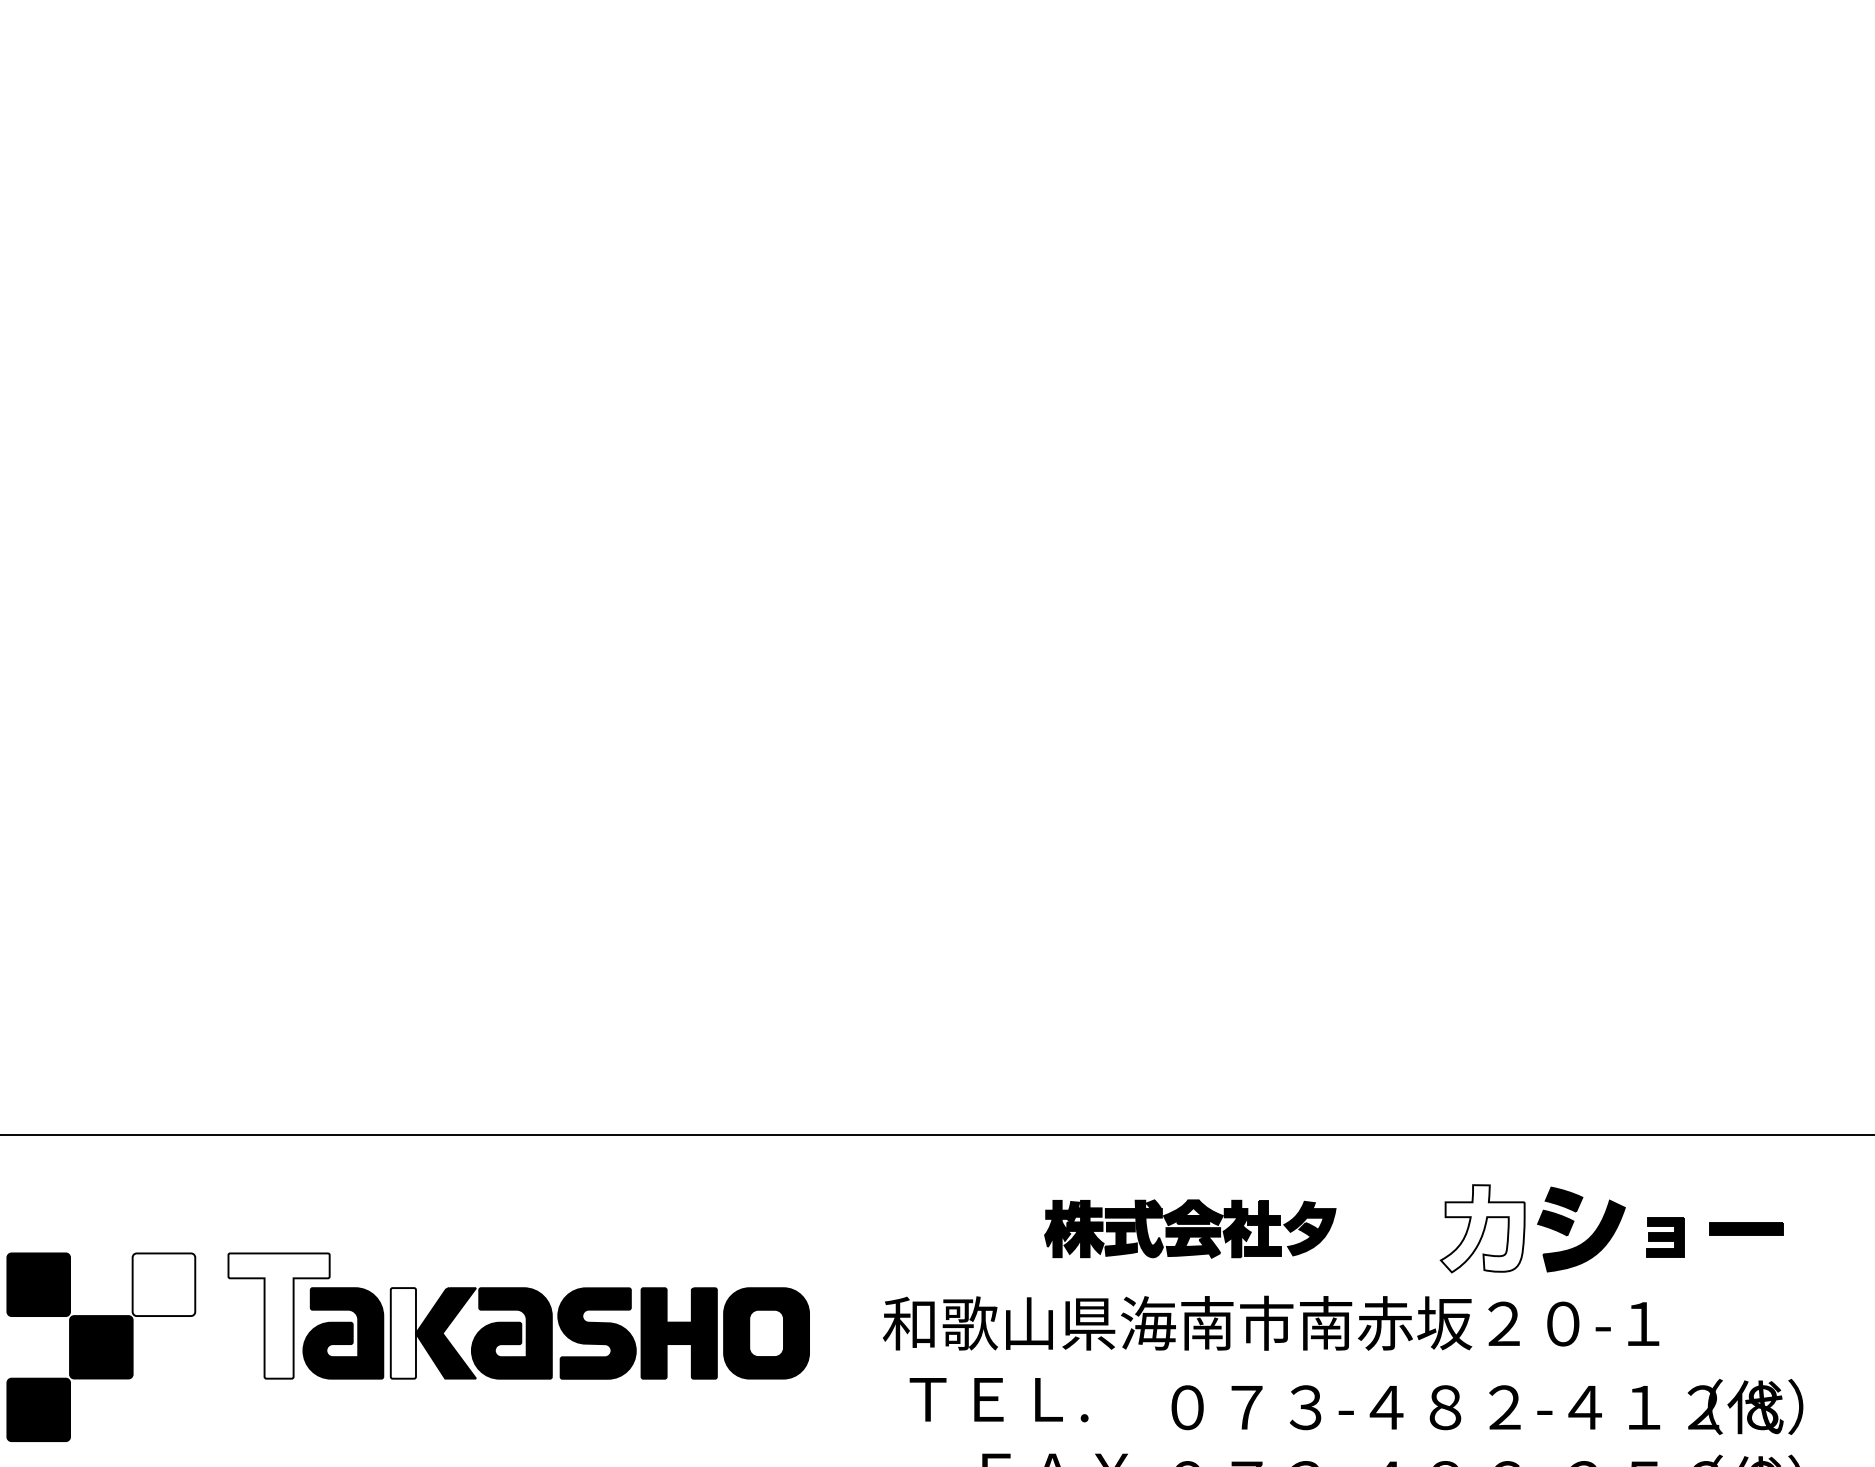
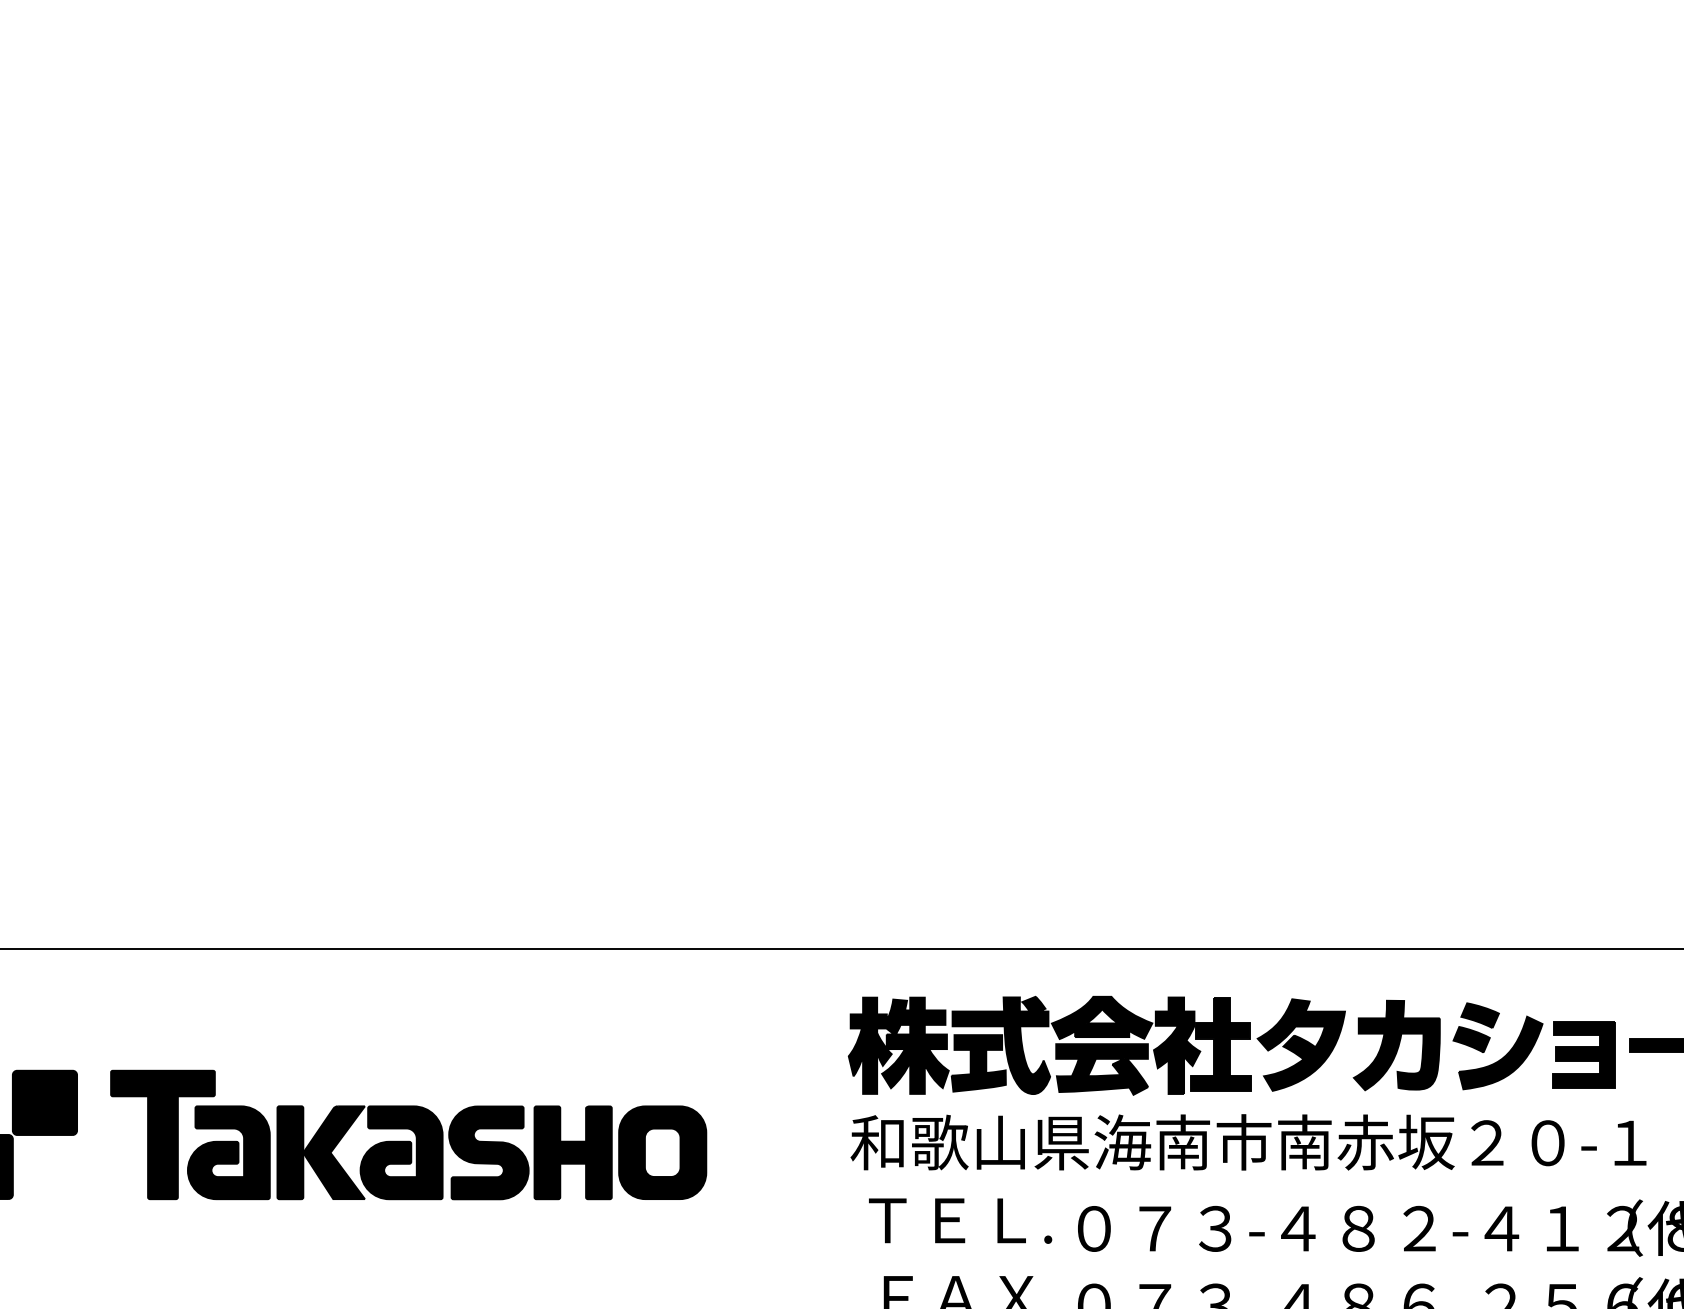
part: (1190, 1228) -> (1097, 1045), size x1.67
fill: (1482, 1228) -> (1396, 1045), added
part: (1665, 1237) -> (1584, 1054), size x1.67
fill: (163, 1284) -> (44, 1102), added
fill: (278, 1315) -> (162, 1134), added
text: (1271, 1322) -> (1248, 1141), moved
fill: (402, 1333) -> (289, 1152), added
text: (998, 1400) -> (959, 1221), moved

